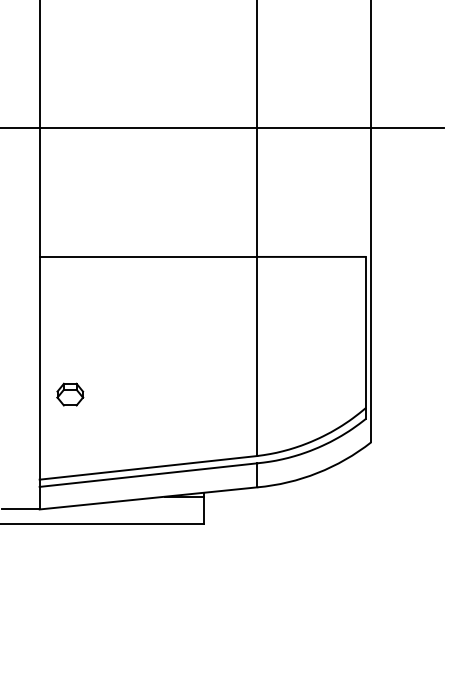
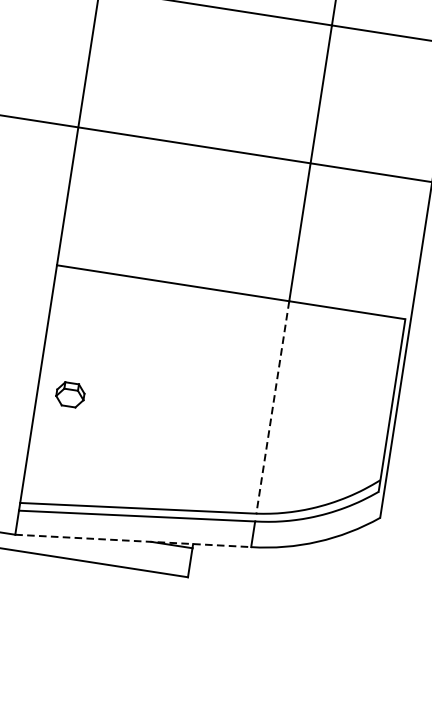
line: (257, 356) -> (272, 407), solid -> dashed
part: (70, 394) -> (70, 394), moved
line: (149, 498) -> (134, 541), solid -> dashed

